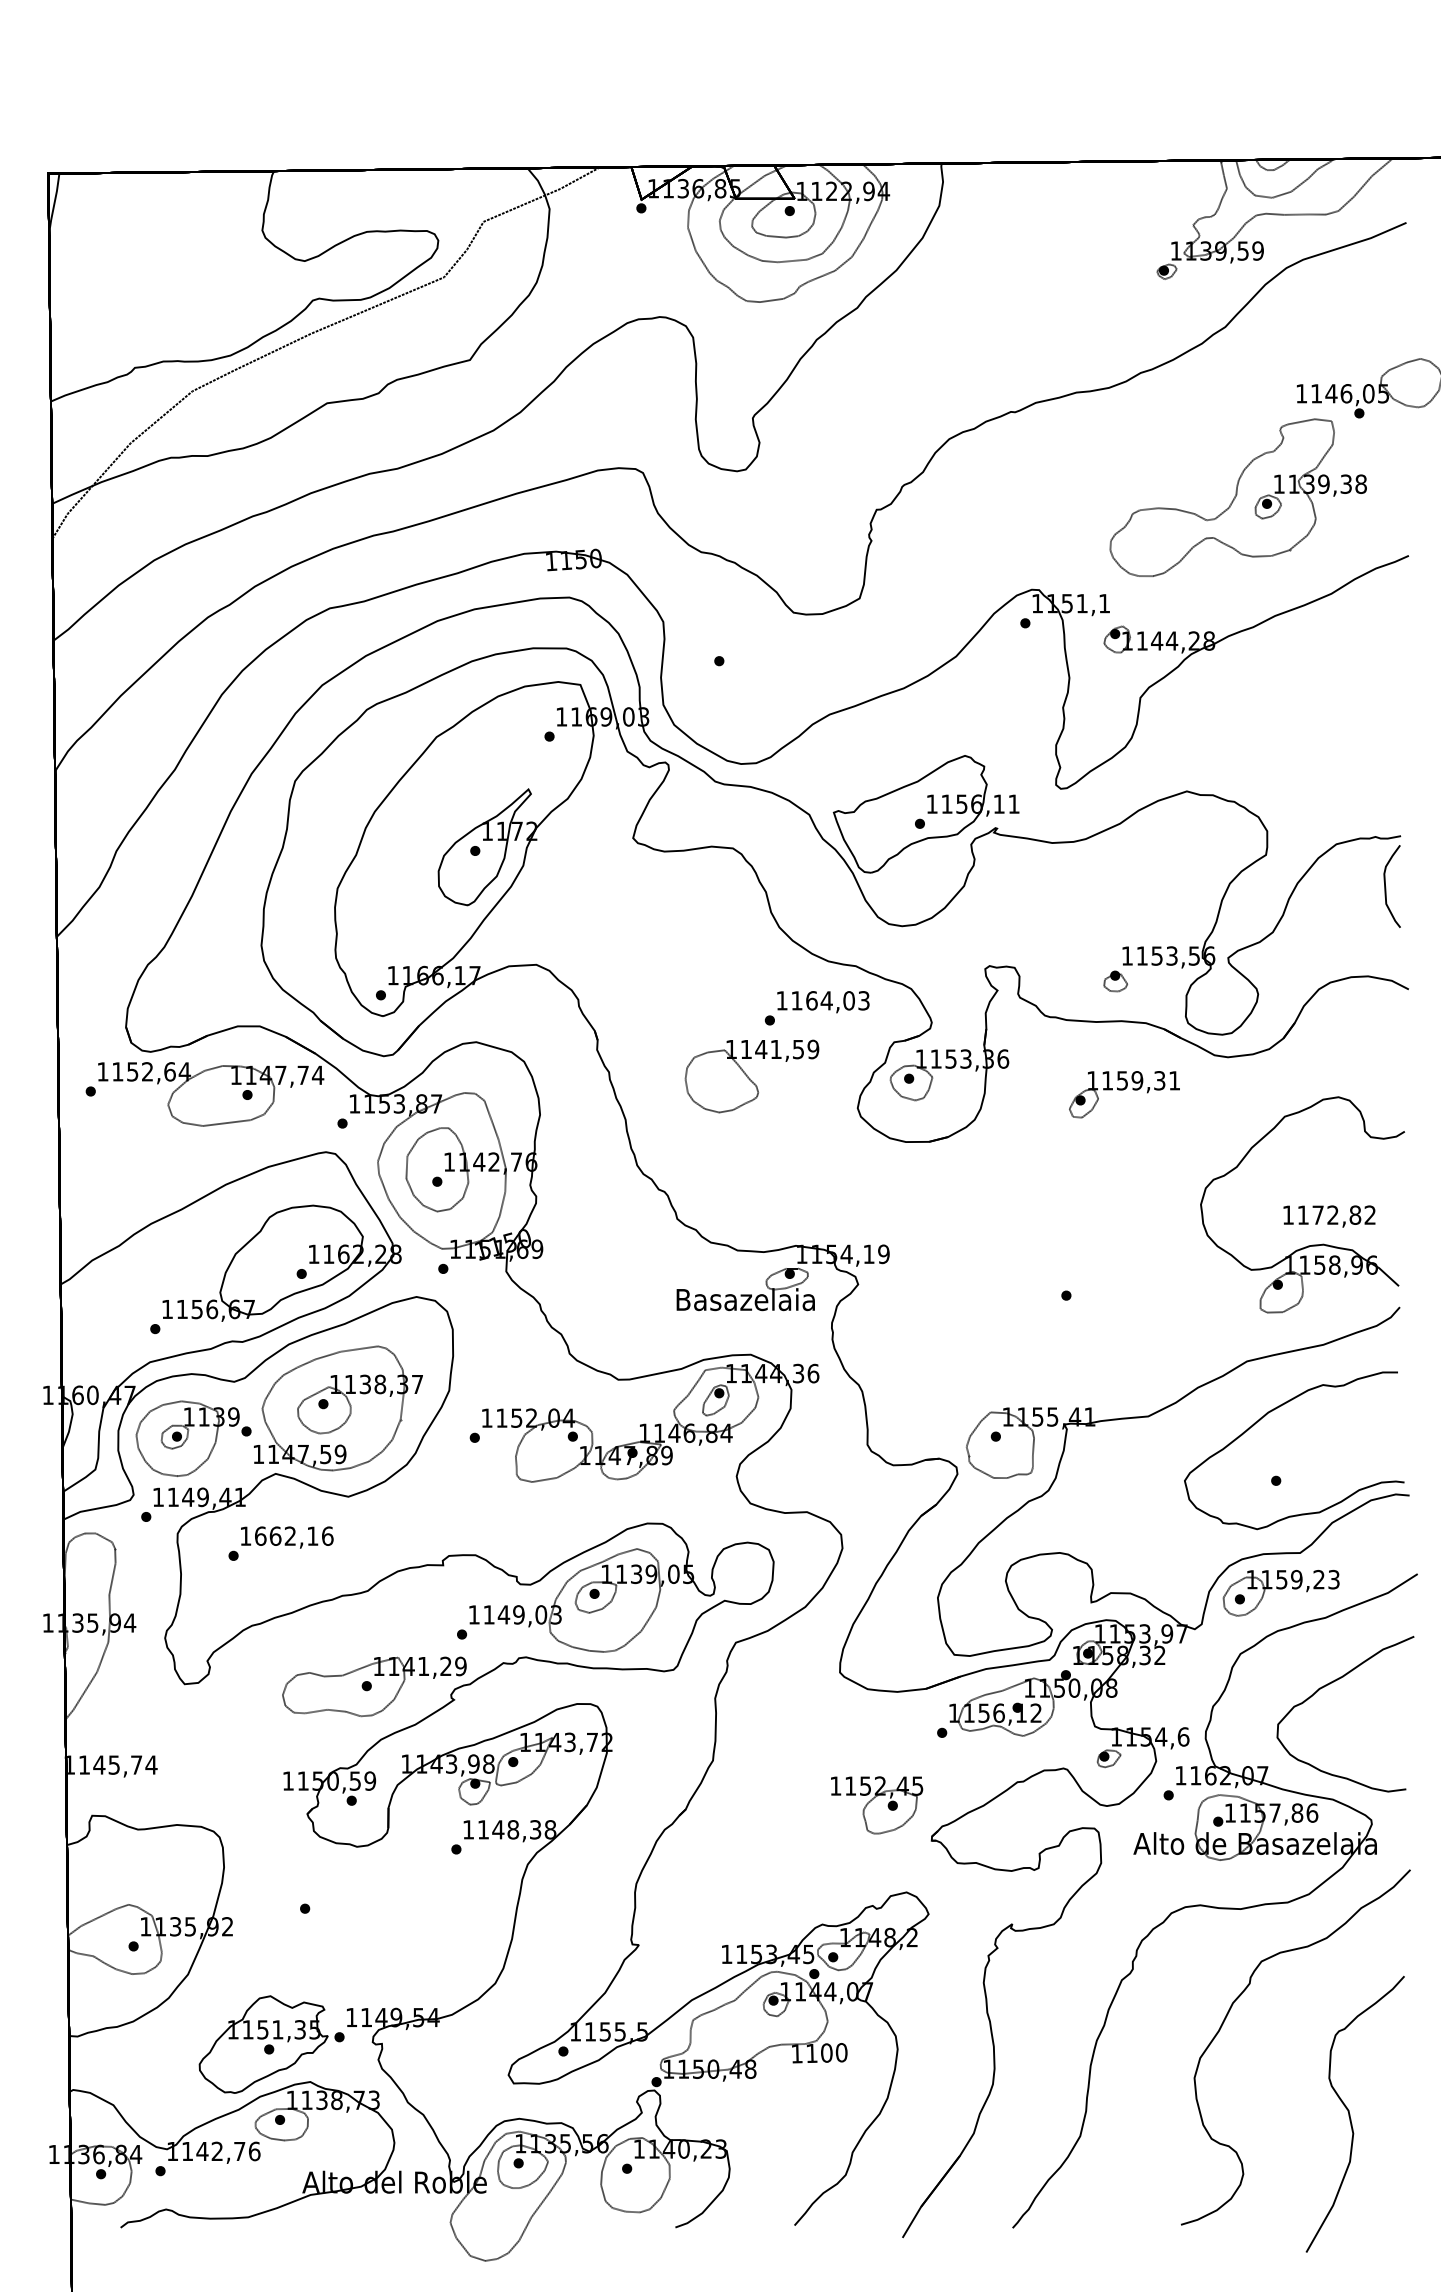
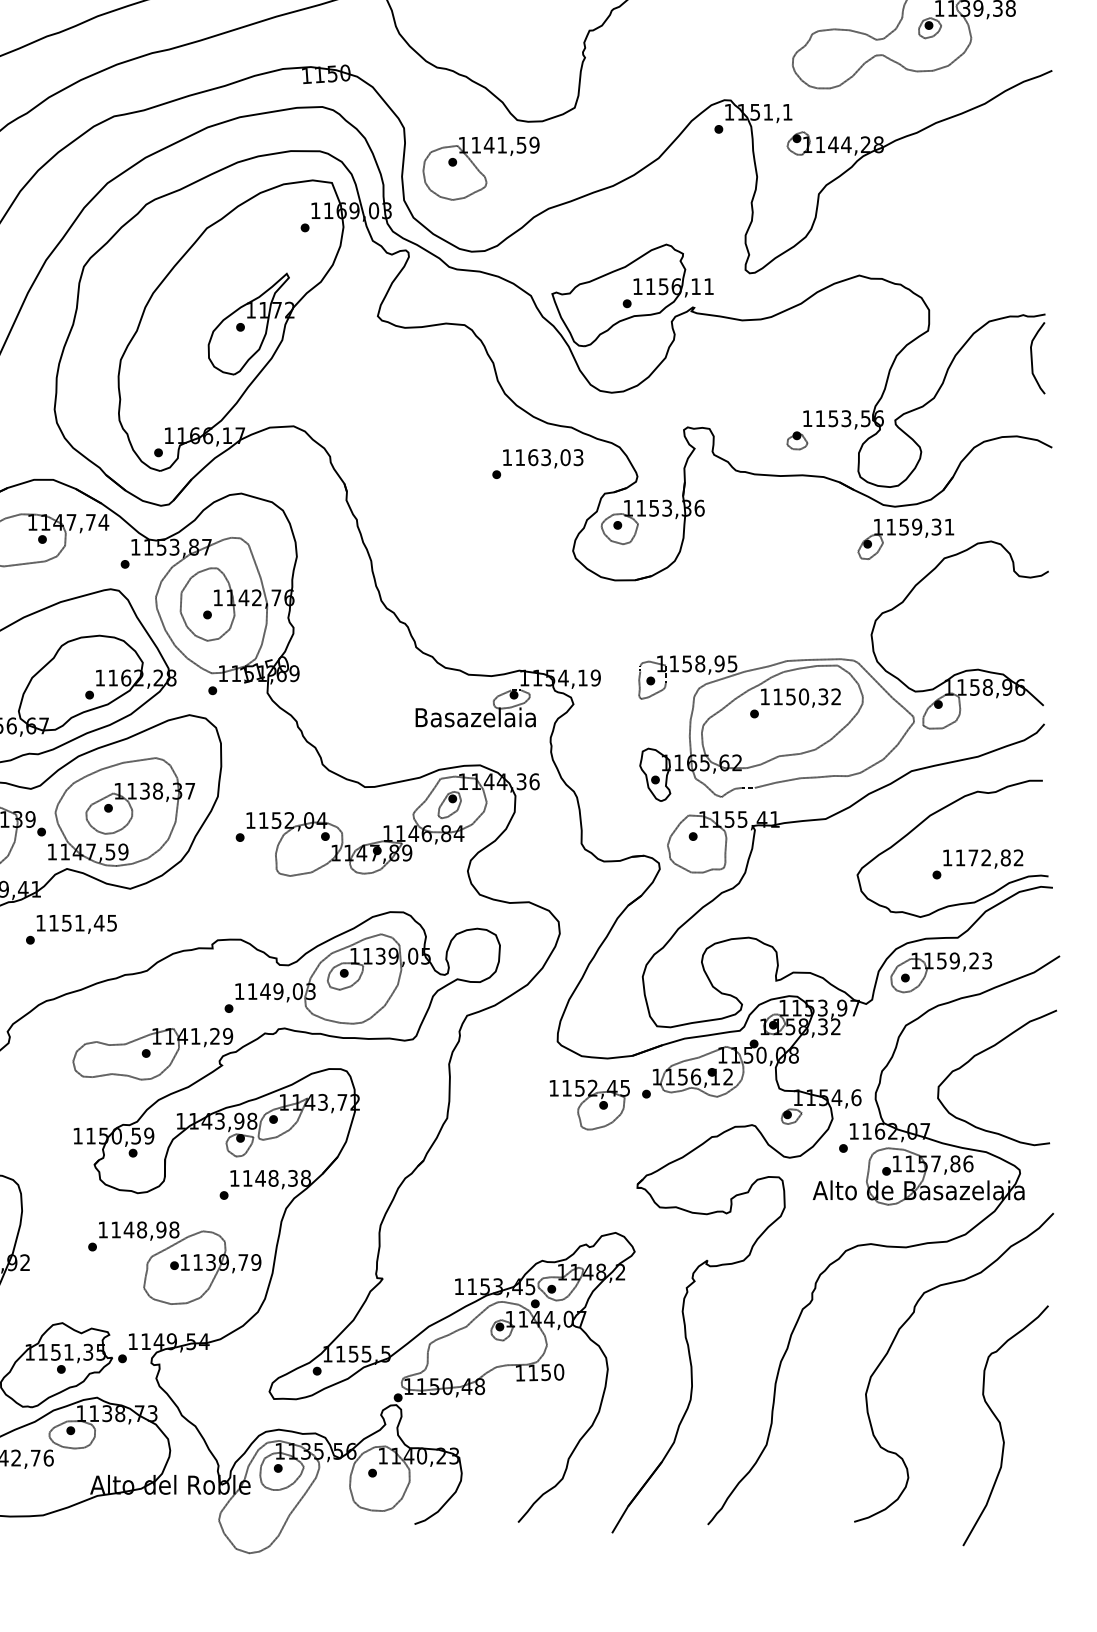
text: (826, 1000) -> (545, 457), 1164,03 -> 1163,03
part: (751, 1076) -> (480, 168), moved
part: (1124, 1094) -> (905, 539), moved
text: (1329, 1216) -> (983, 859), moved
part: (1091, 1312) -> (776, 728), added
text: (294, 1535) -> (83, 922), 1662,16 -> 1151,45
part: (877, 1805) -> (590, 1105), moved
part: (405, 1927) -> (179, 1263), added
text: (826, 2052) -> (545, 1372), 1100 -> 1150

